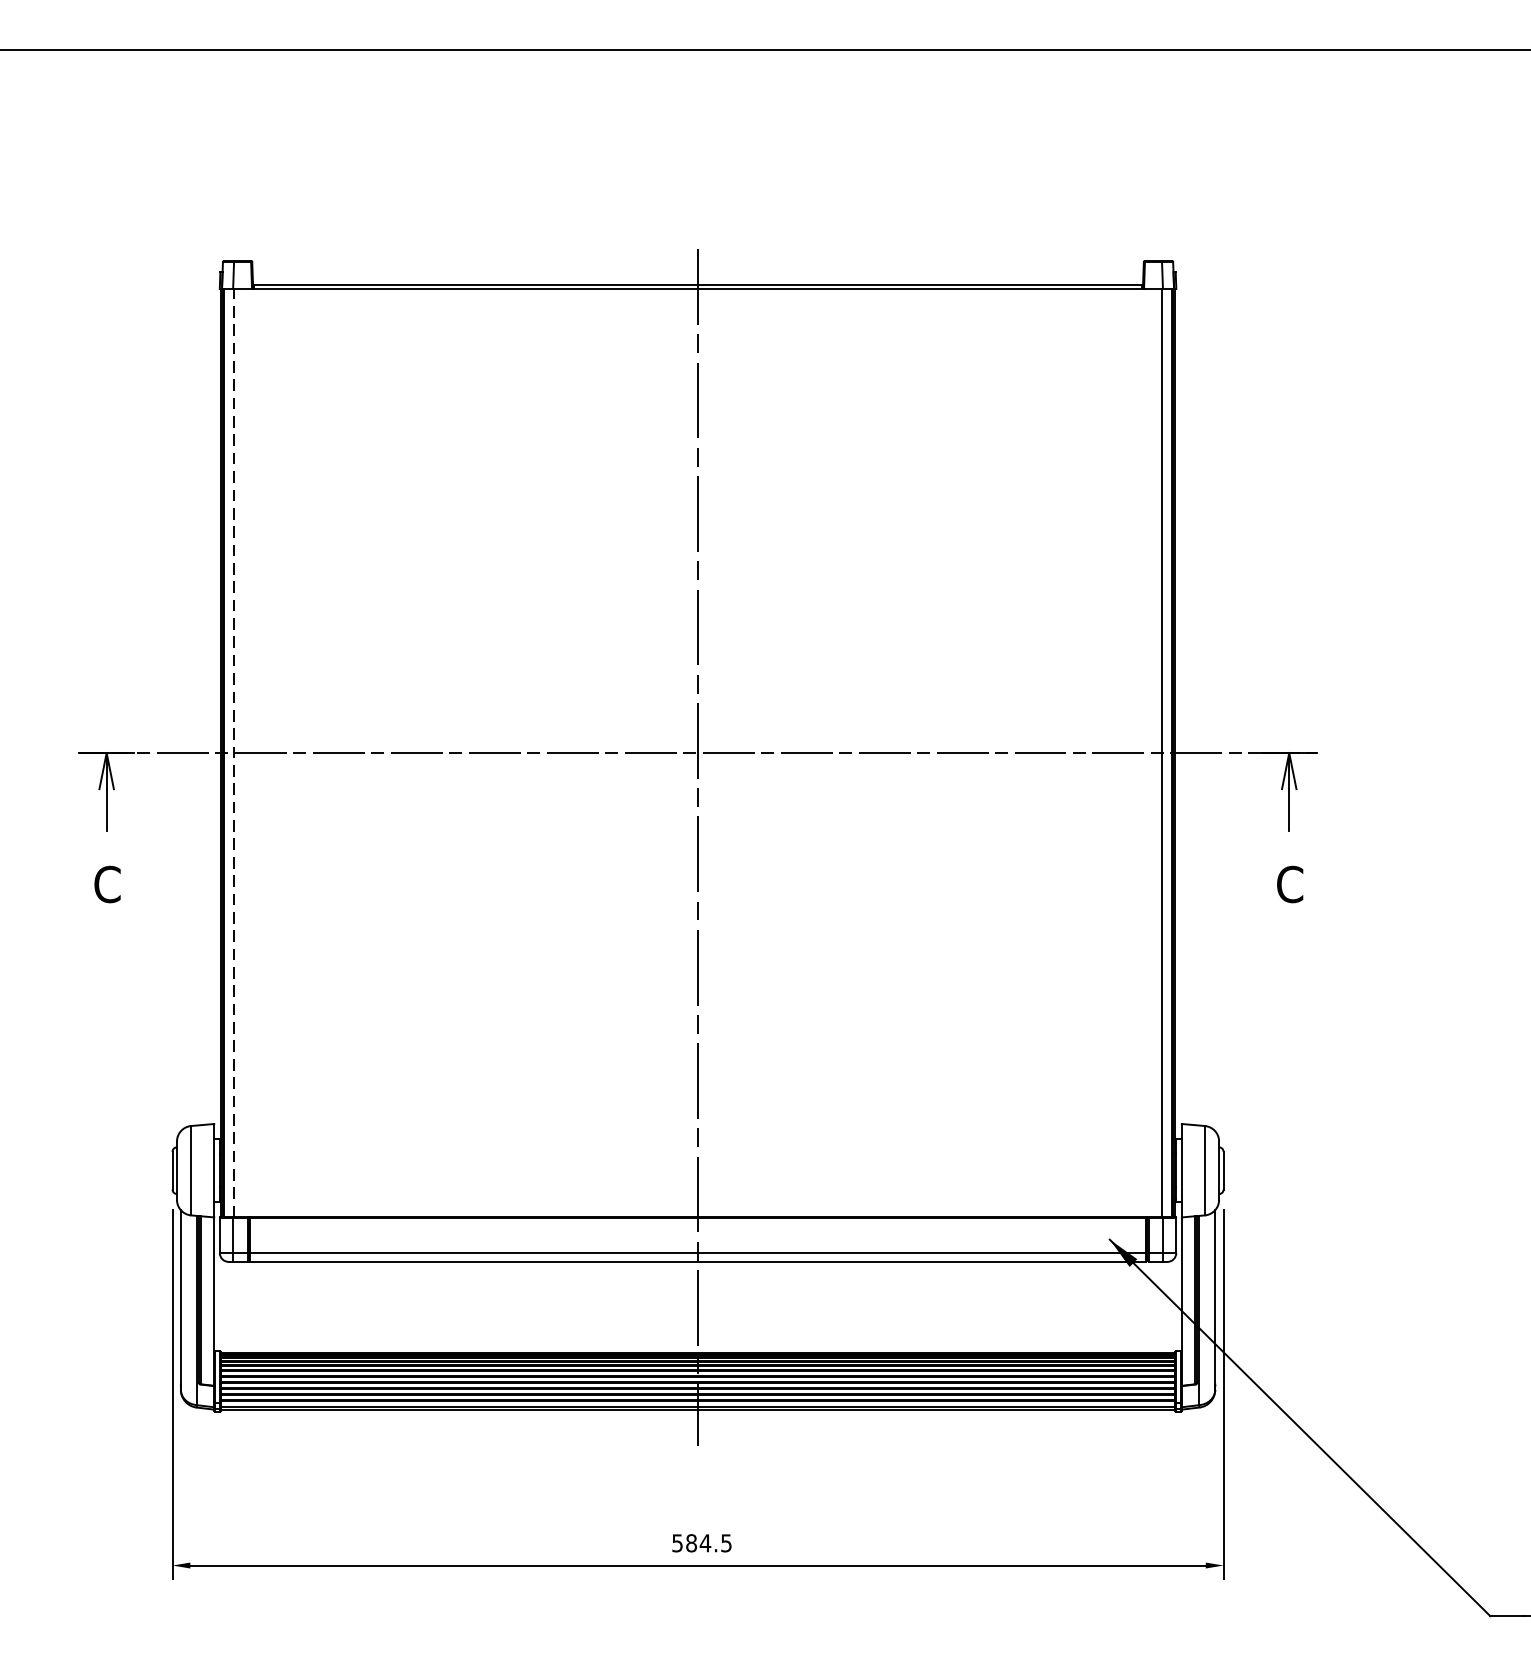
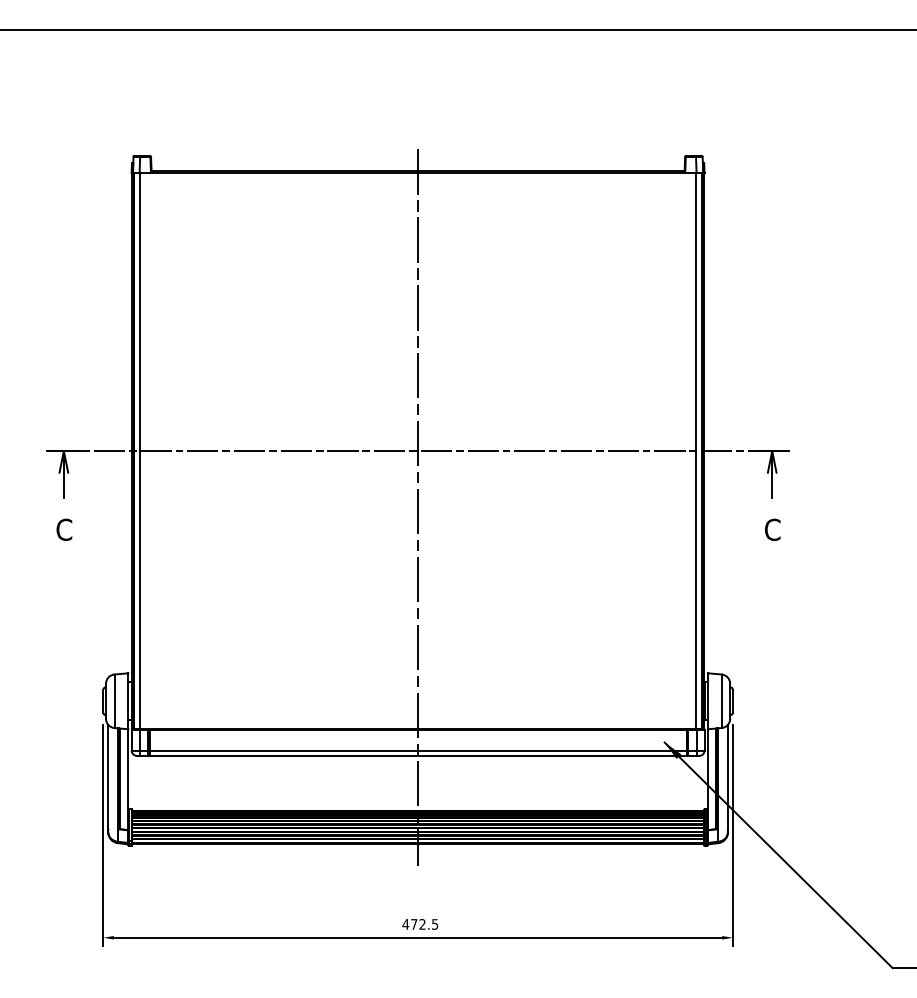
line: (232, 752) -> (139, 450), dashed -> solid
text: (690, 1543) -> (413, 924), 584.5 -> 472.5

